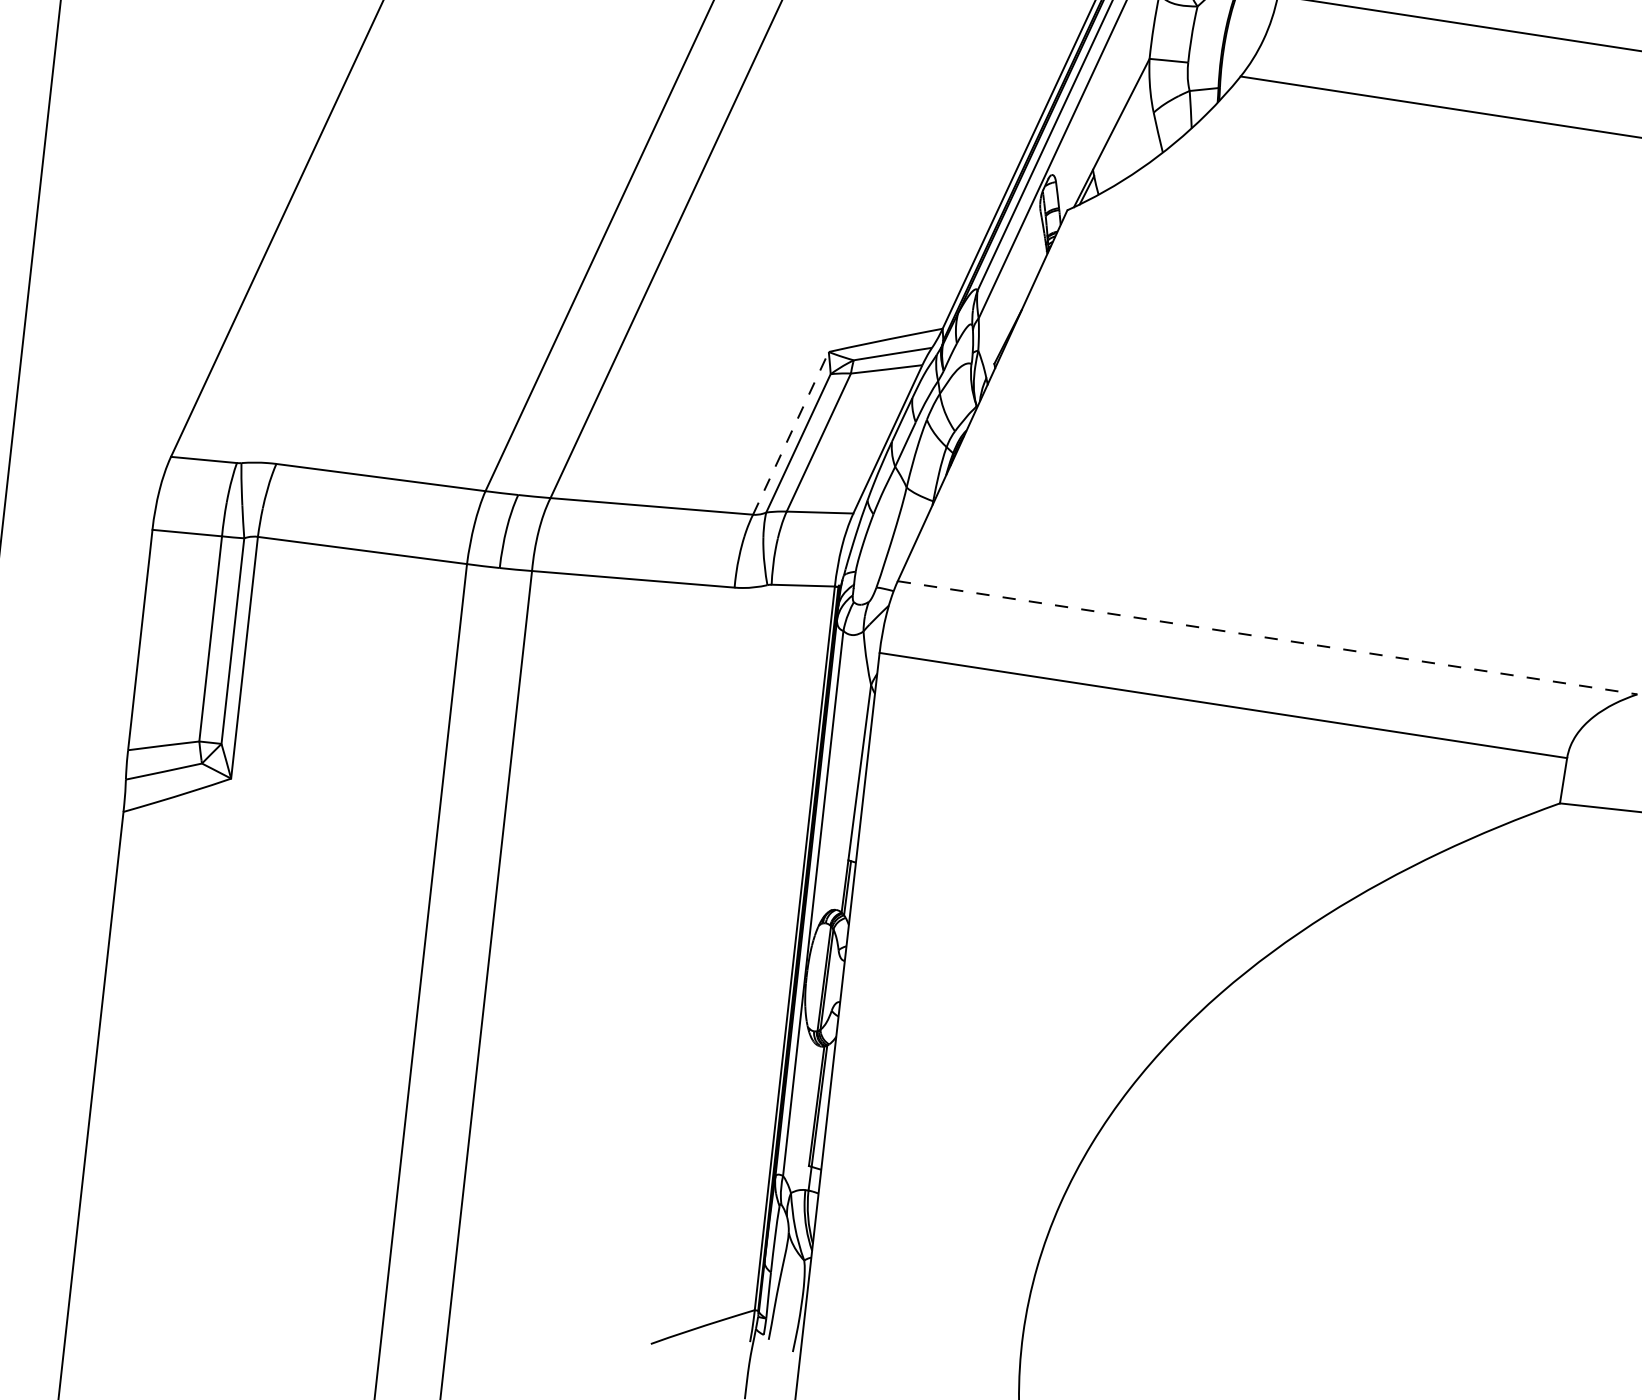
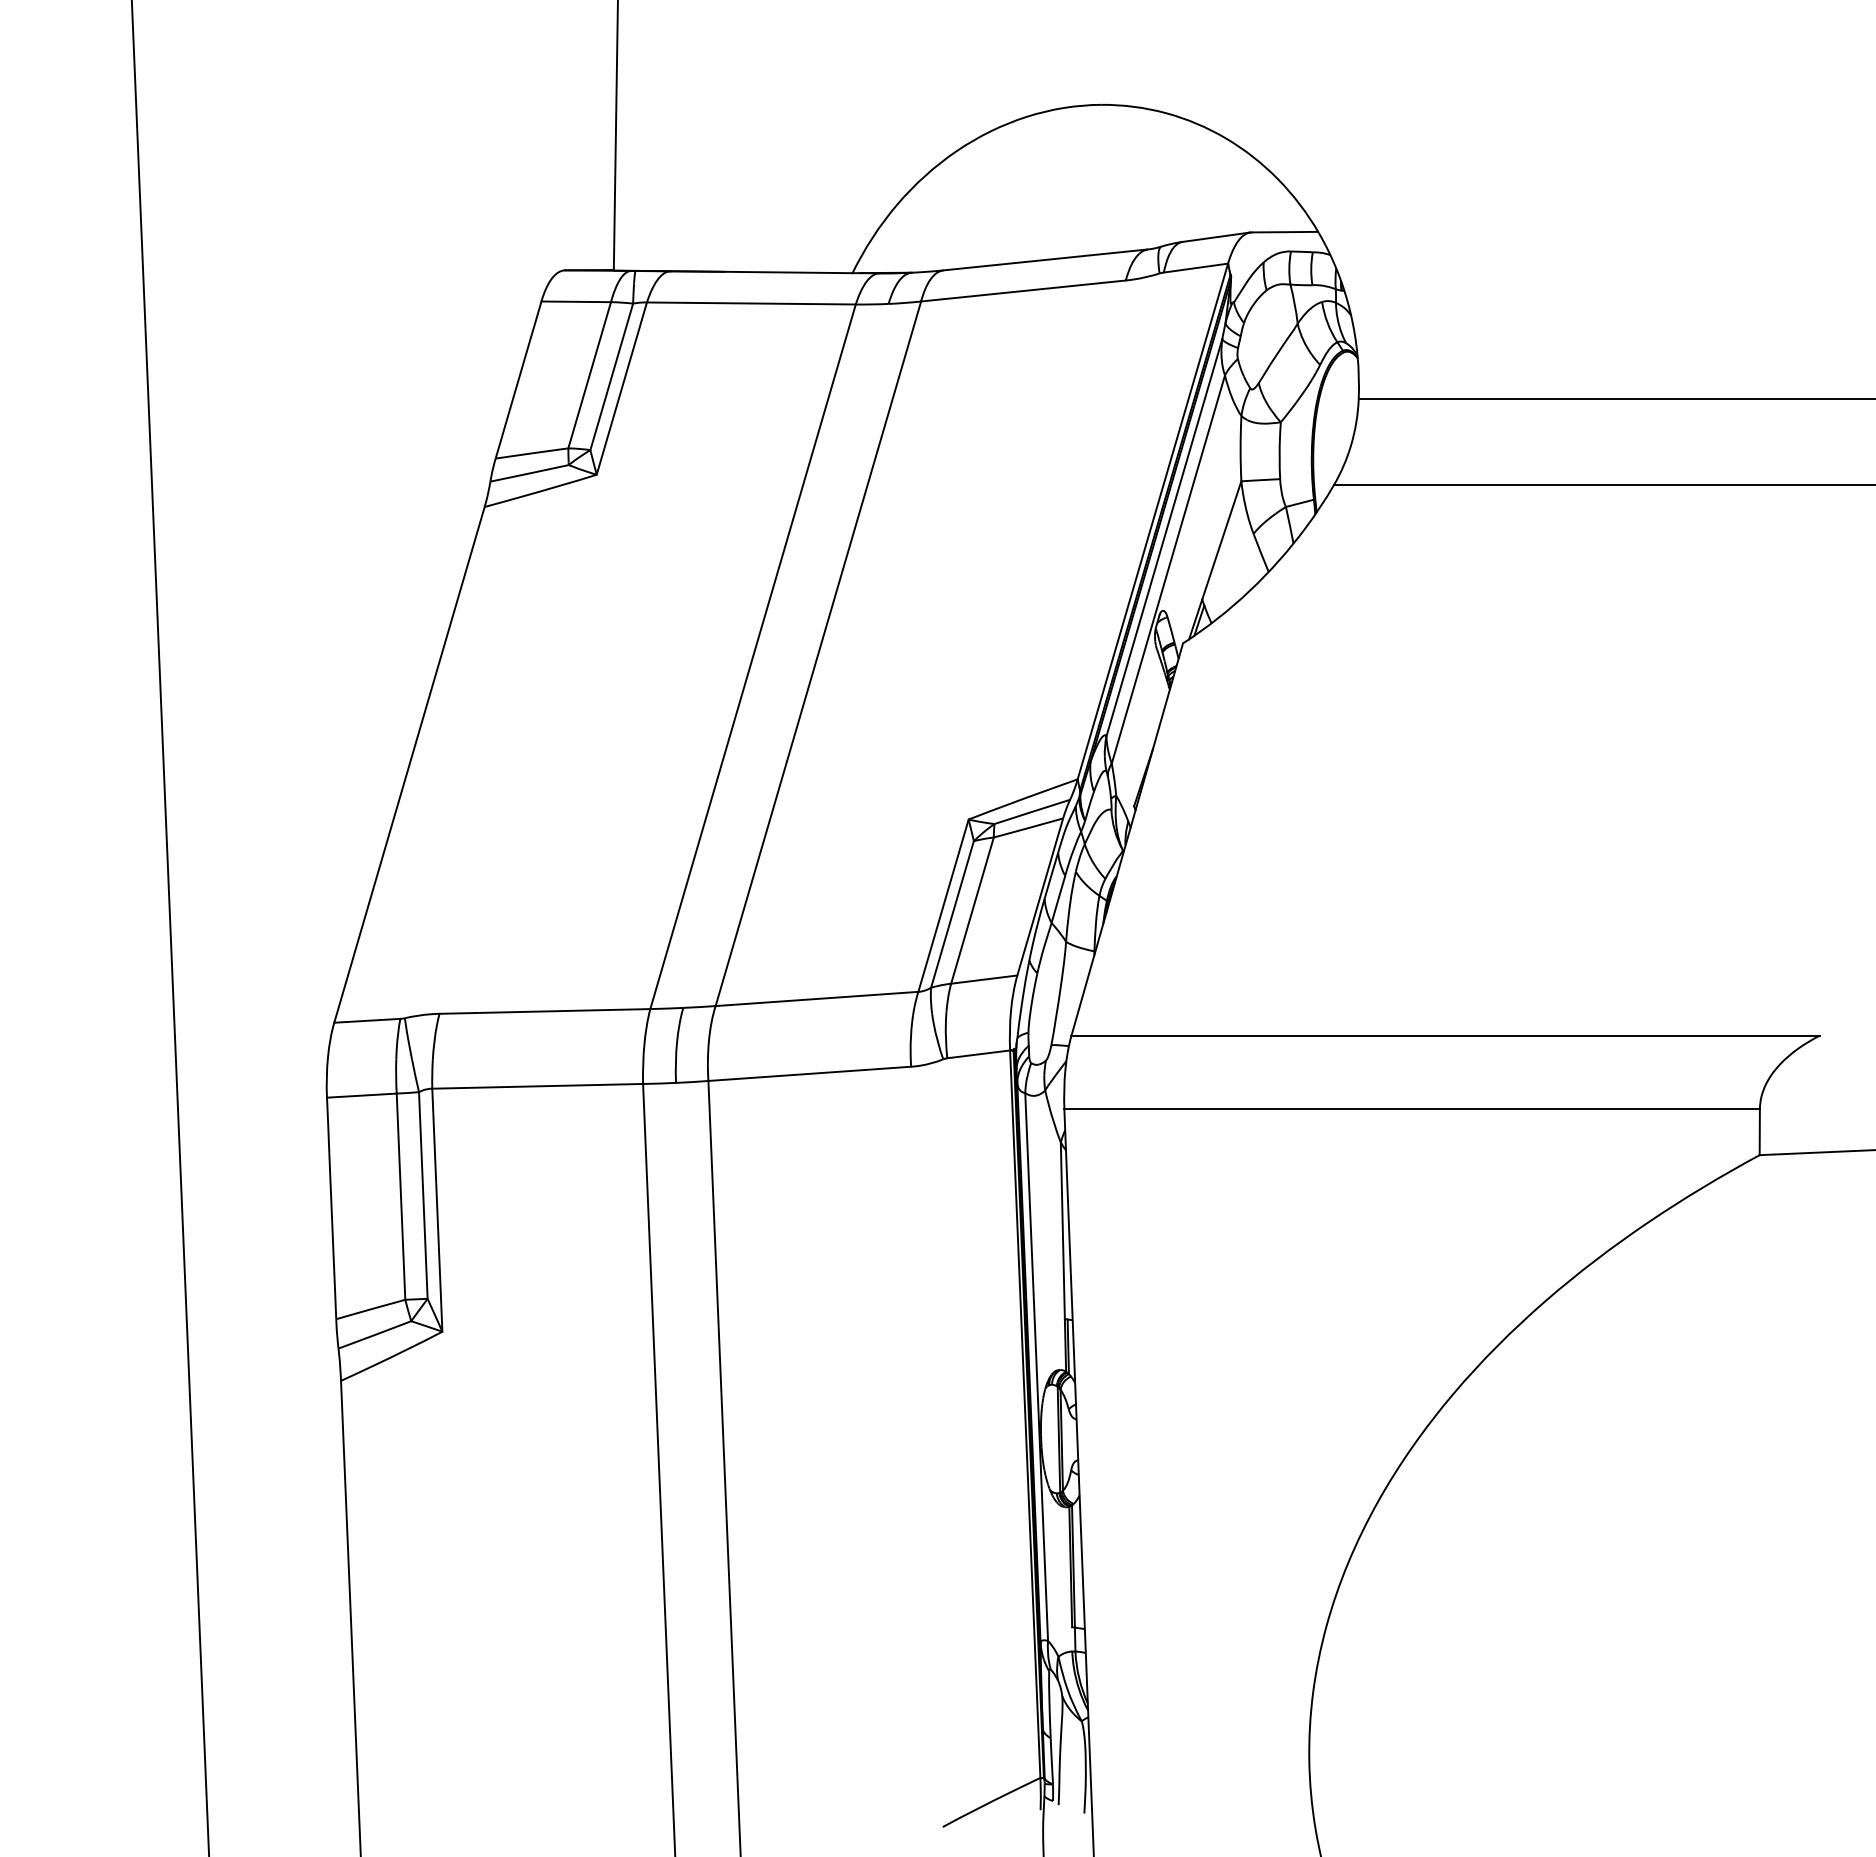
line: (790, 433) -> (943, 905), dashed -> solid
line: (1268, 637) -> (1446, 1035), dashed -> solid

